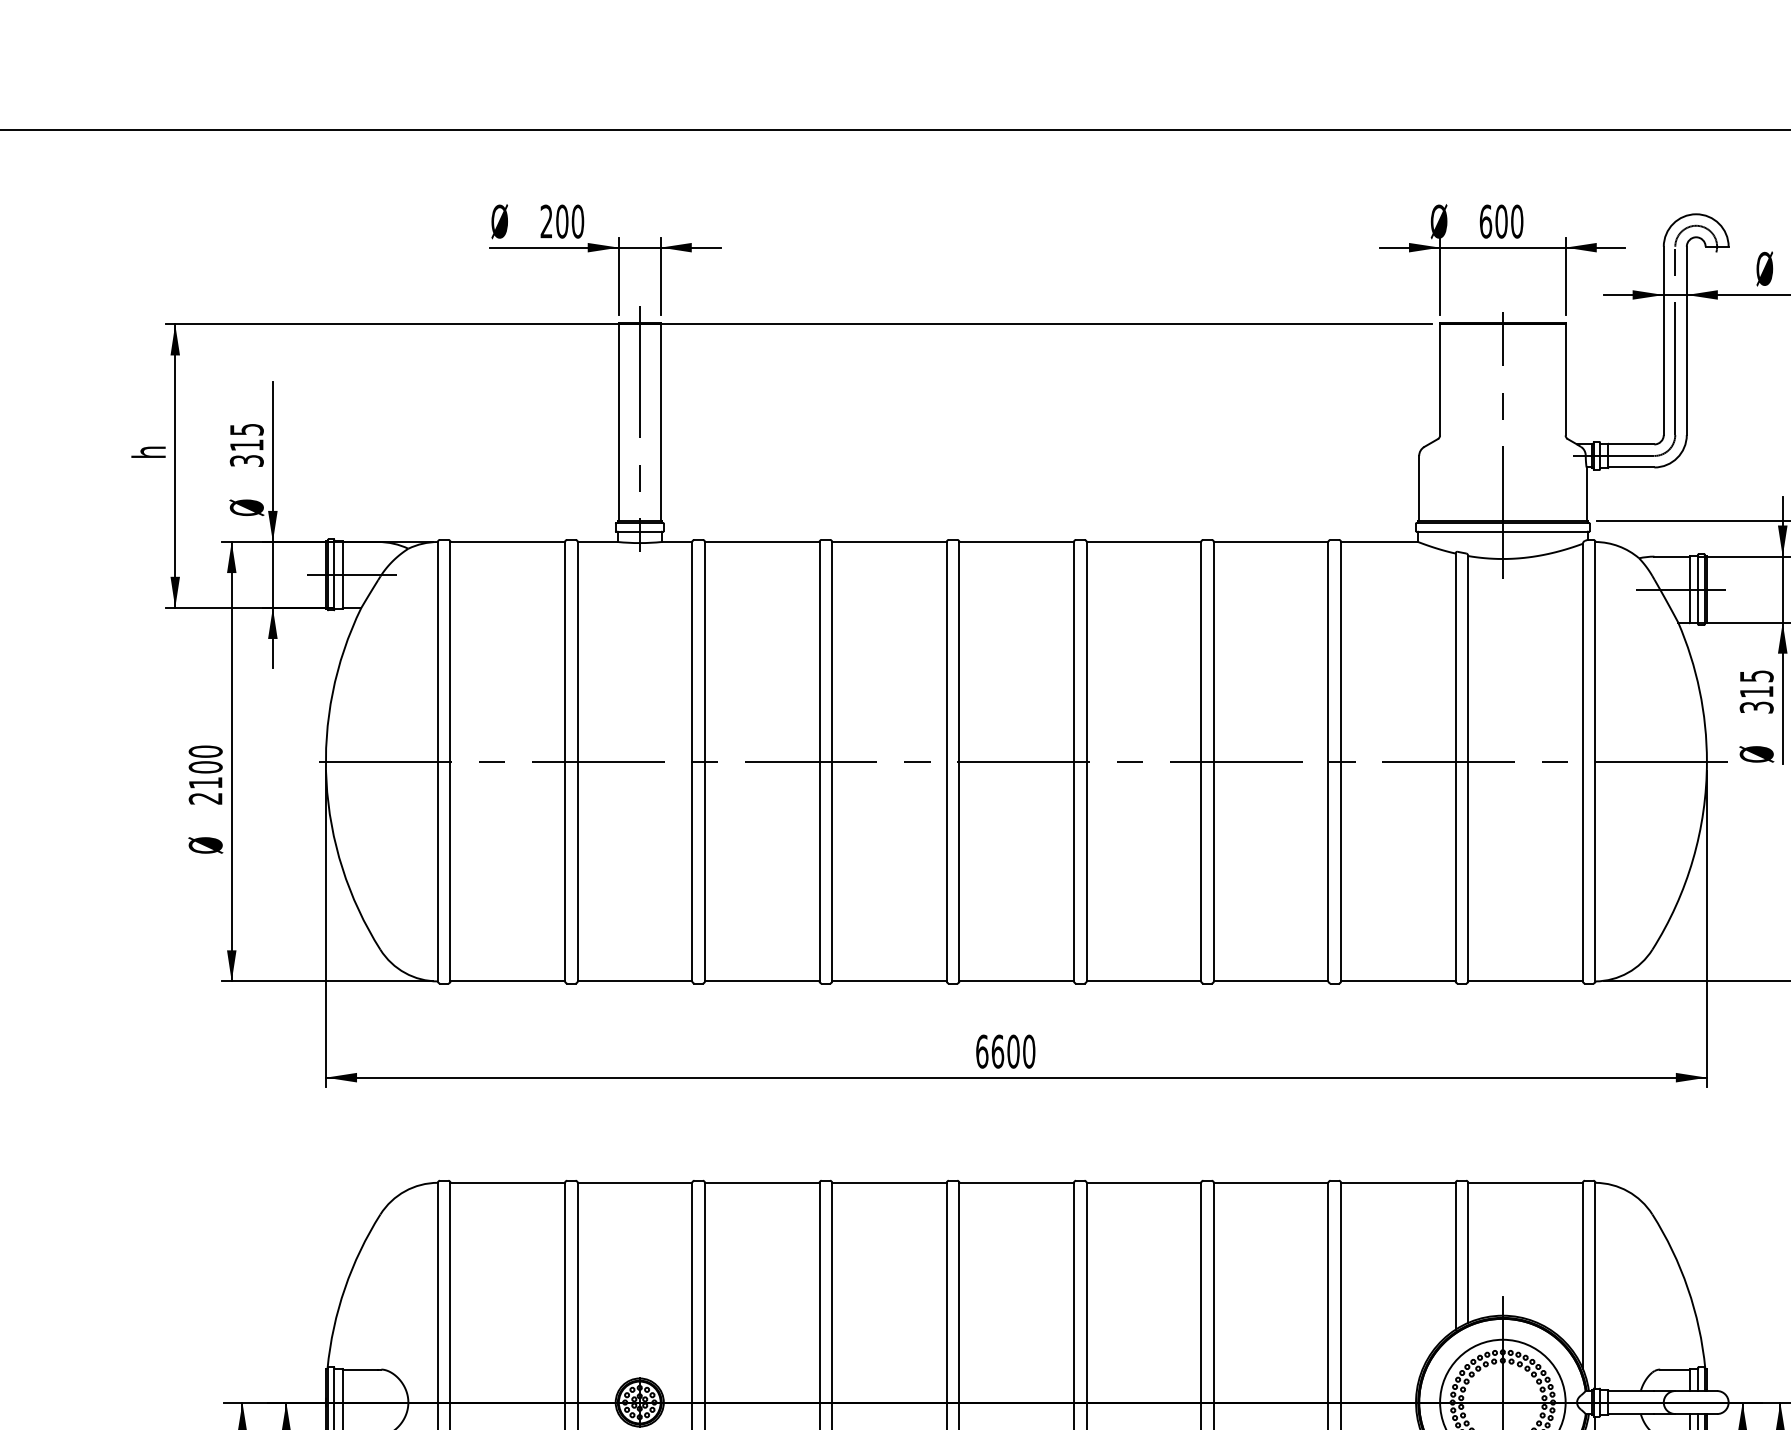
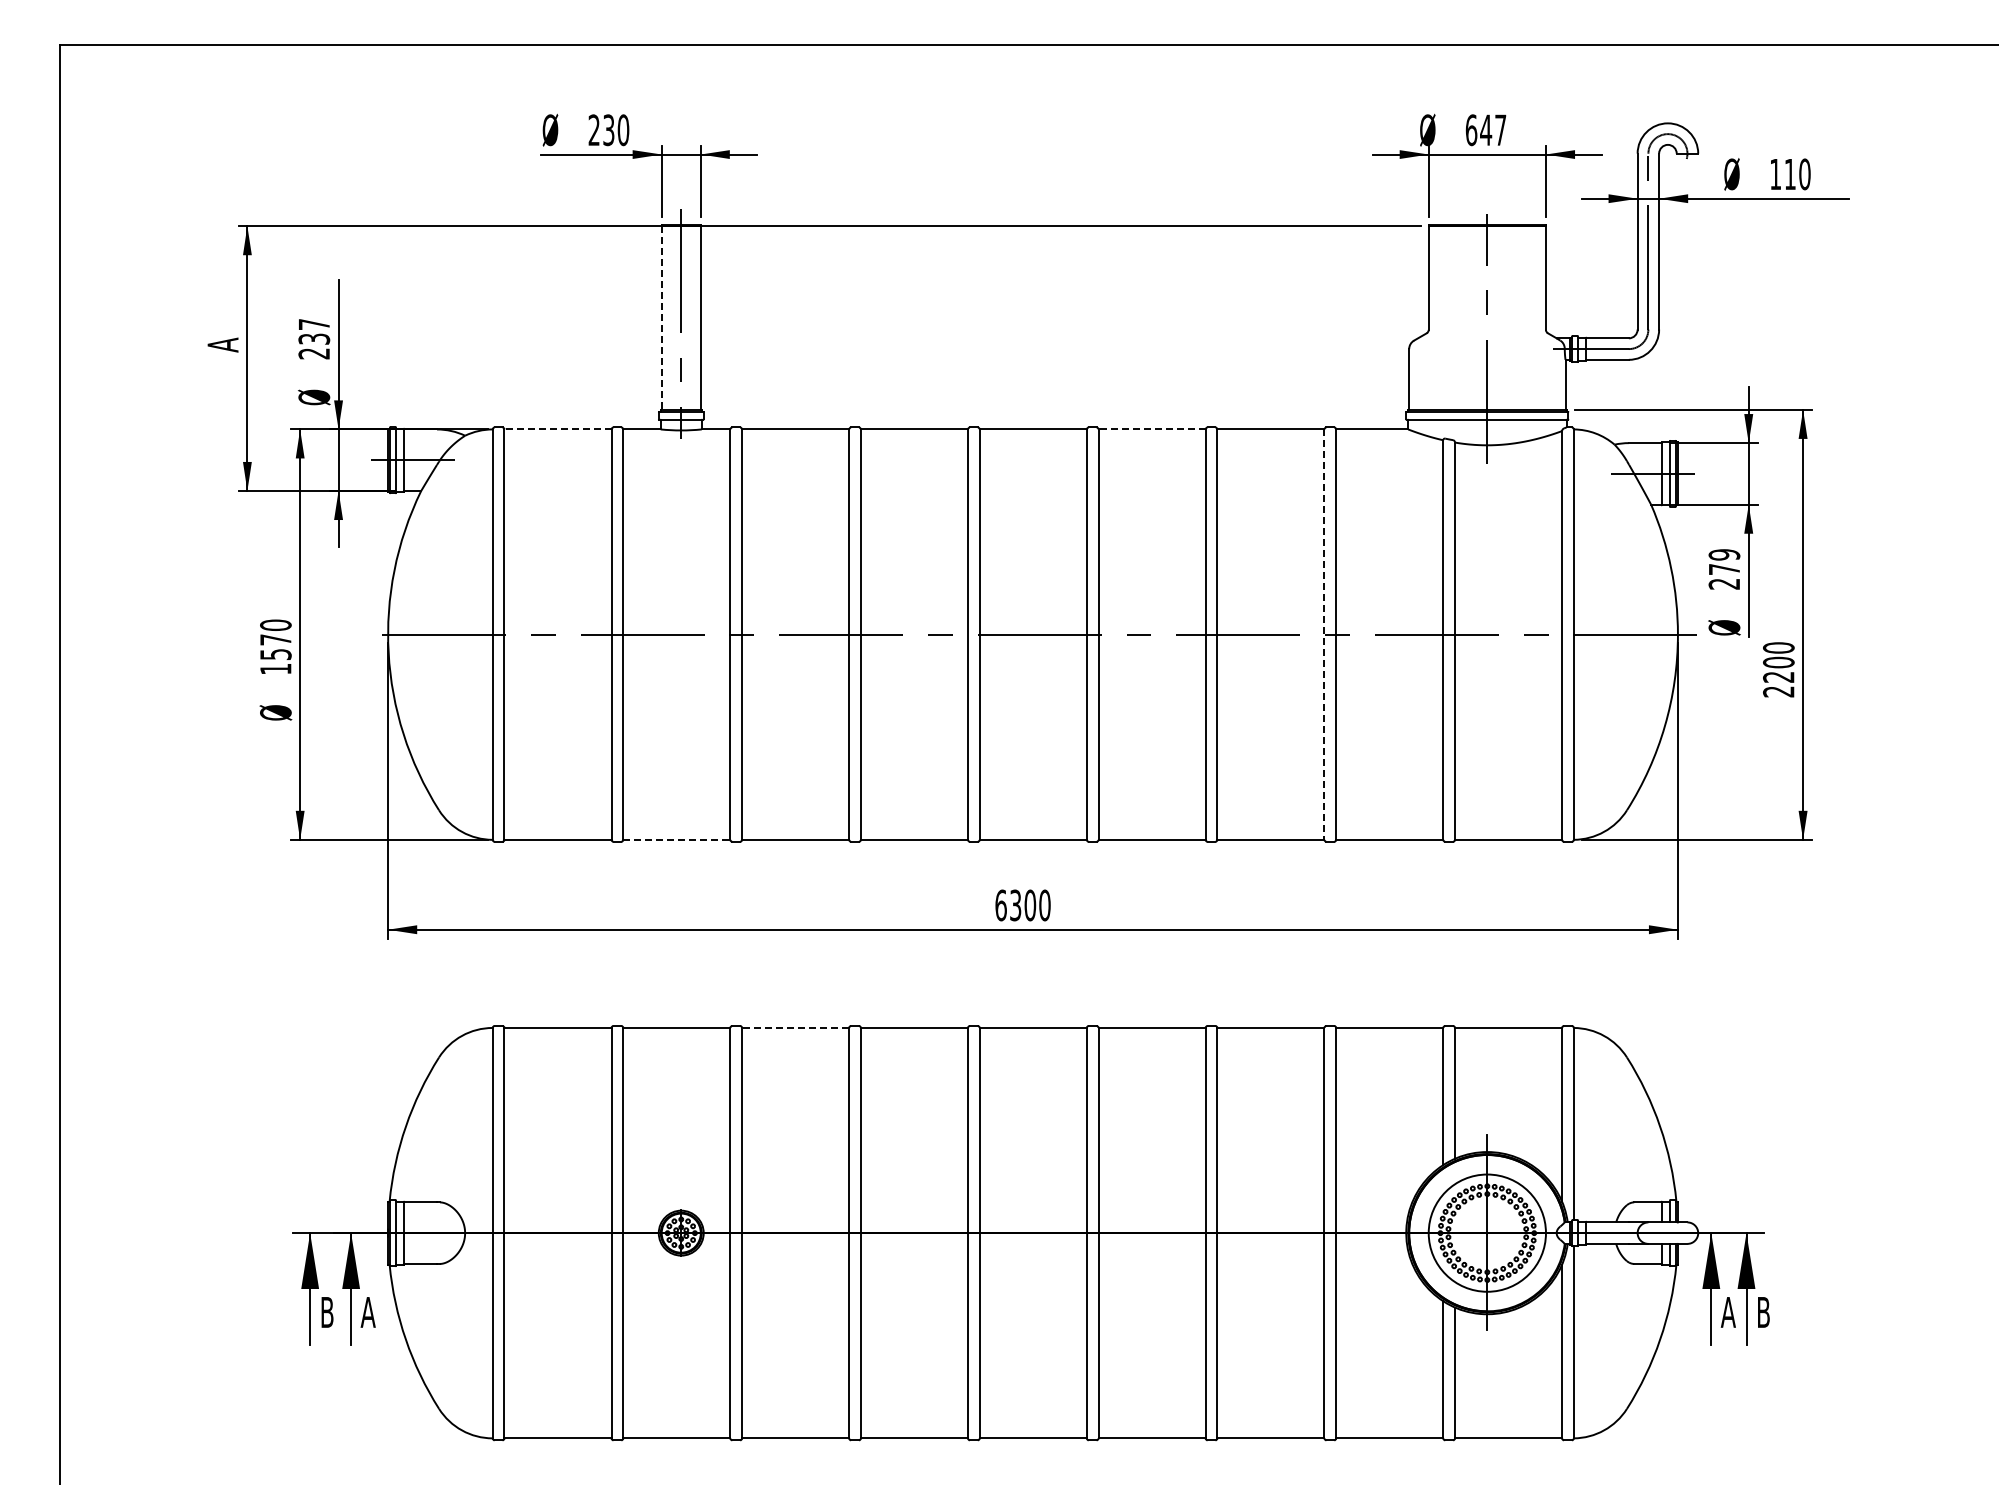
text: (561, 221) -> (608, 130), 200 -> 230
text: (1509, 221) -> (1493, 130), 600 -> 647
line: (618, 423) -> (661, 318), solid -> dashed
text: (247, 445) -> (314, 339), 315 -> 237
text: (148, 451) -> (222, 344), h -> A
line: (508, 542) -> (558, 429), solid -> dashed
line: (1144, 542) -> (1152, 429), solid -> dashed
text: (1756, 691) -> (1724, 569), 315 -> 279
line: (1328, 762) -> (1324, 635), solid -> dashed
text: (205, 782) -> (275, 654), 2100 -> 1570
line: (634, 981) -> (676, 839), solid -> dashed
text: (997, 1051) -> (1015, 905), 6600 -> 6300
line: (762, 1182) -> (795, 1027), solid -> dashed

